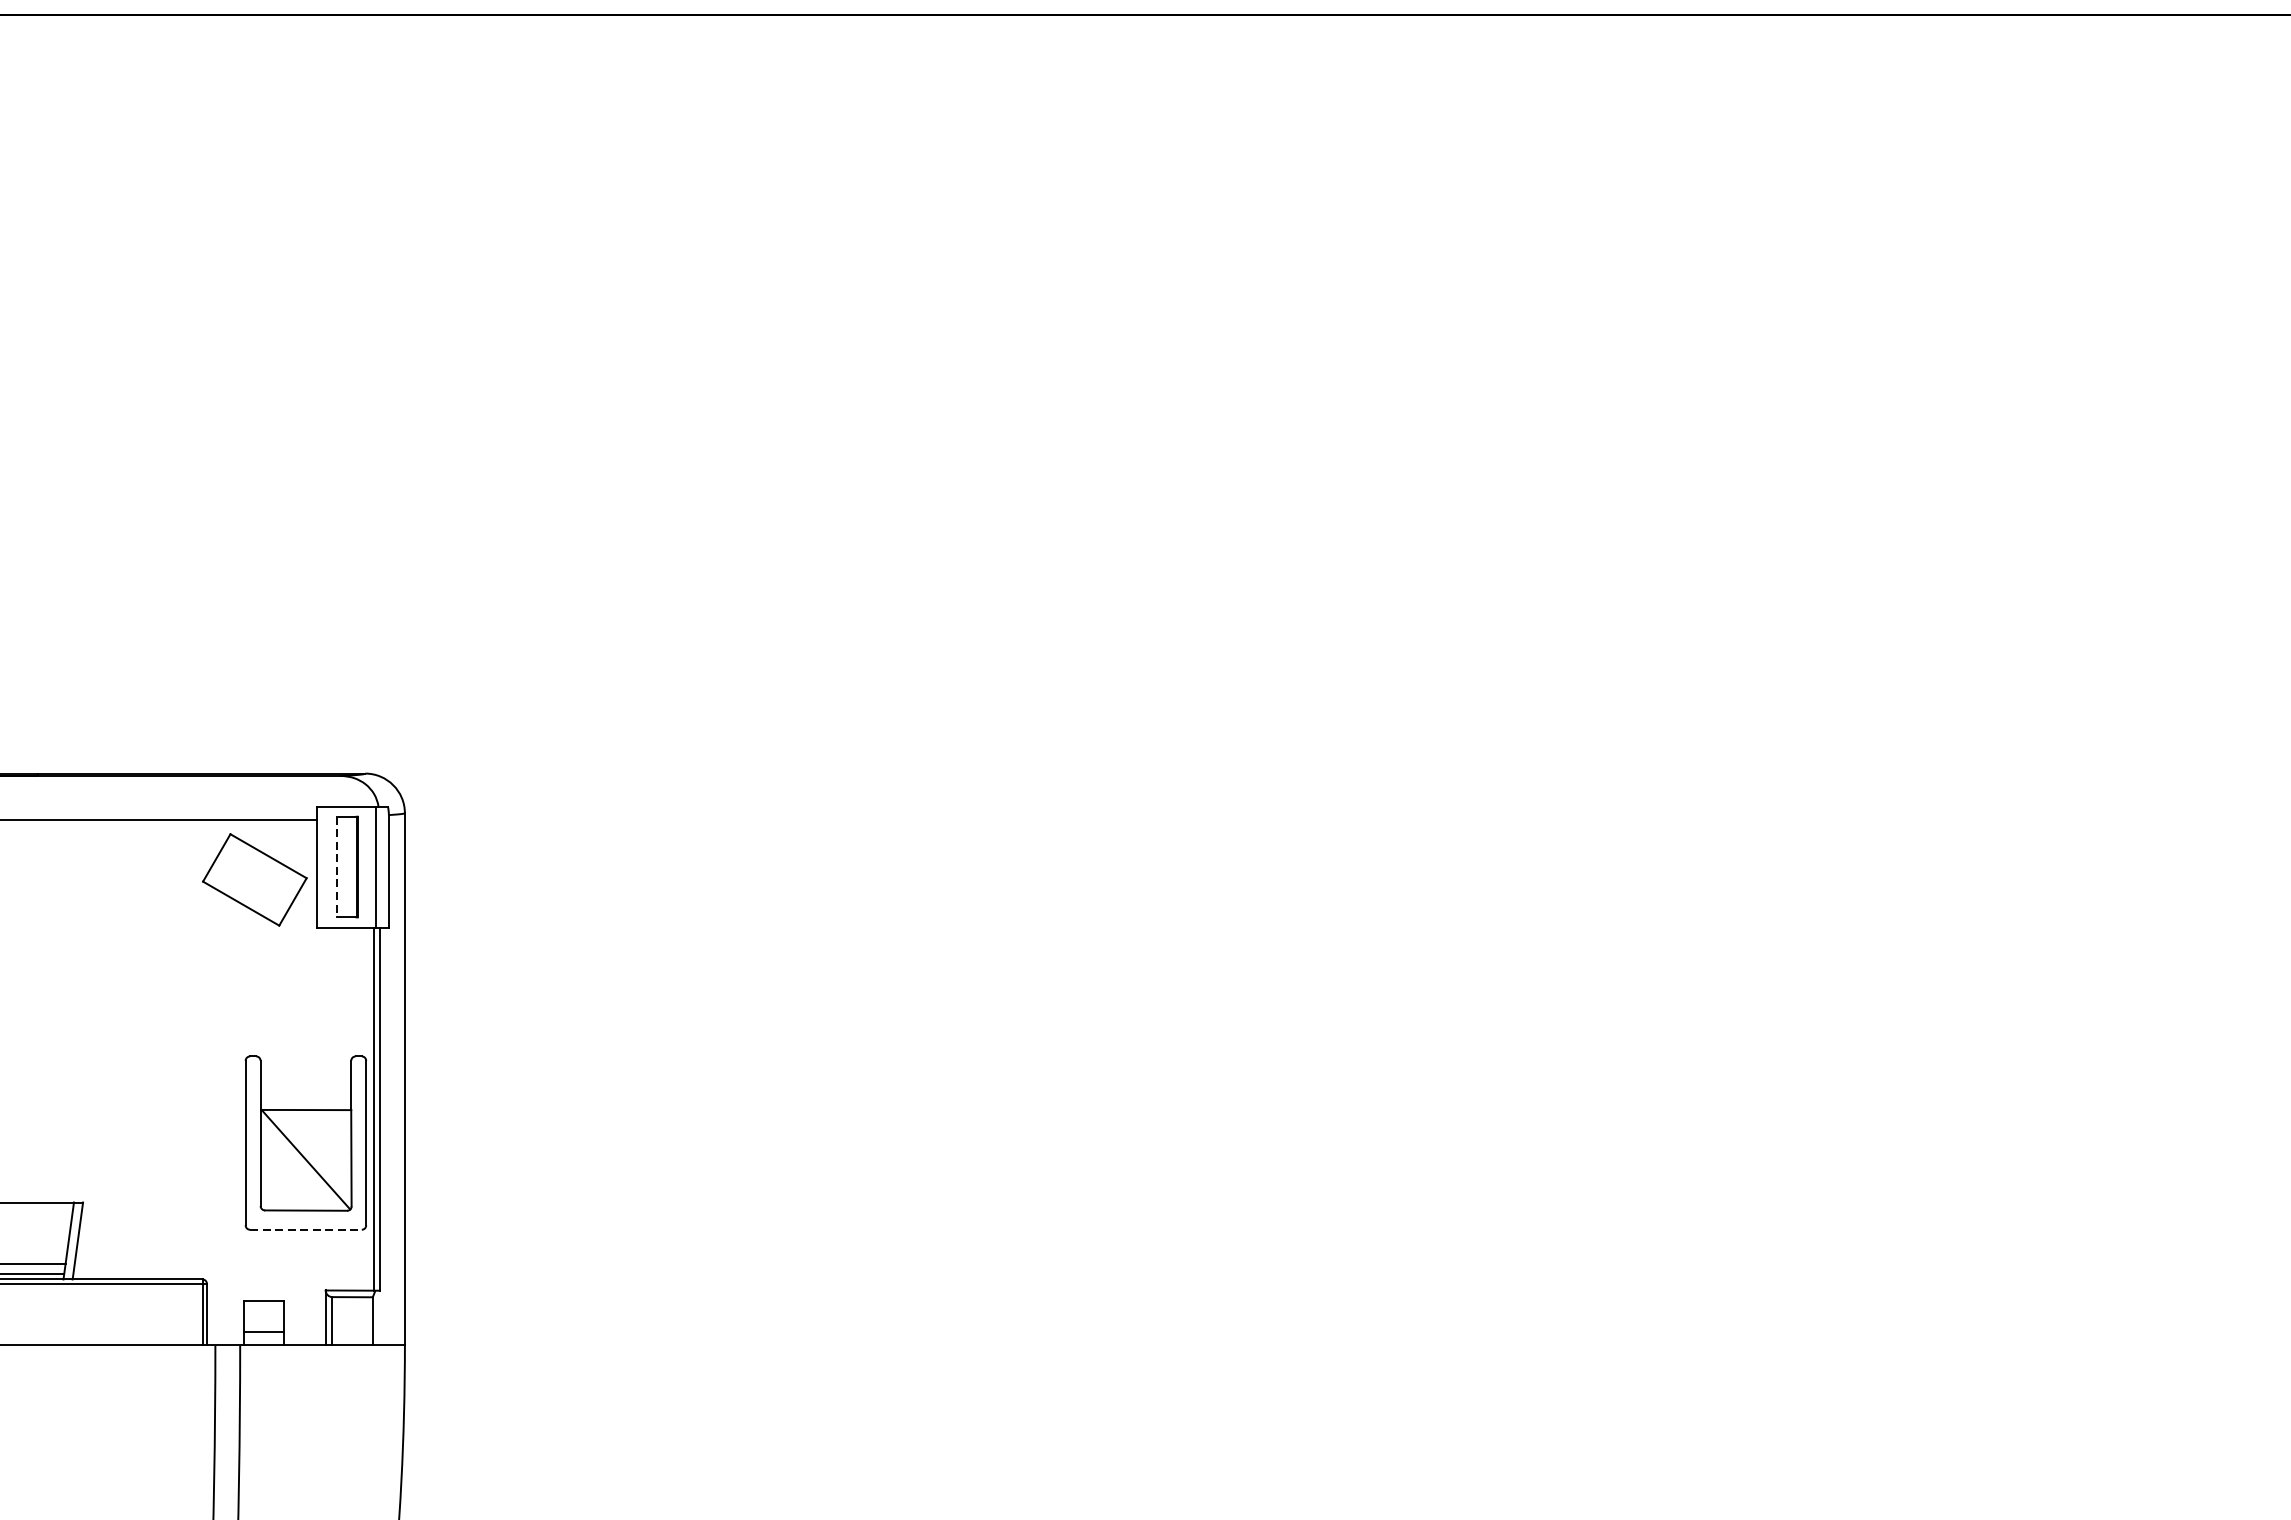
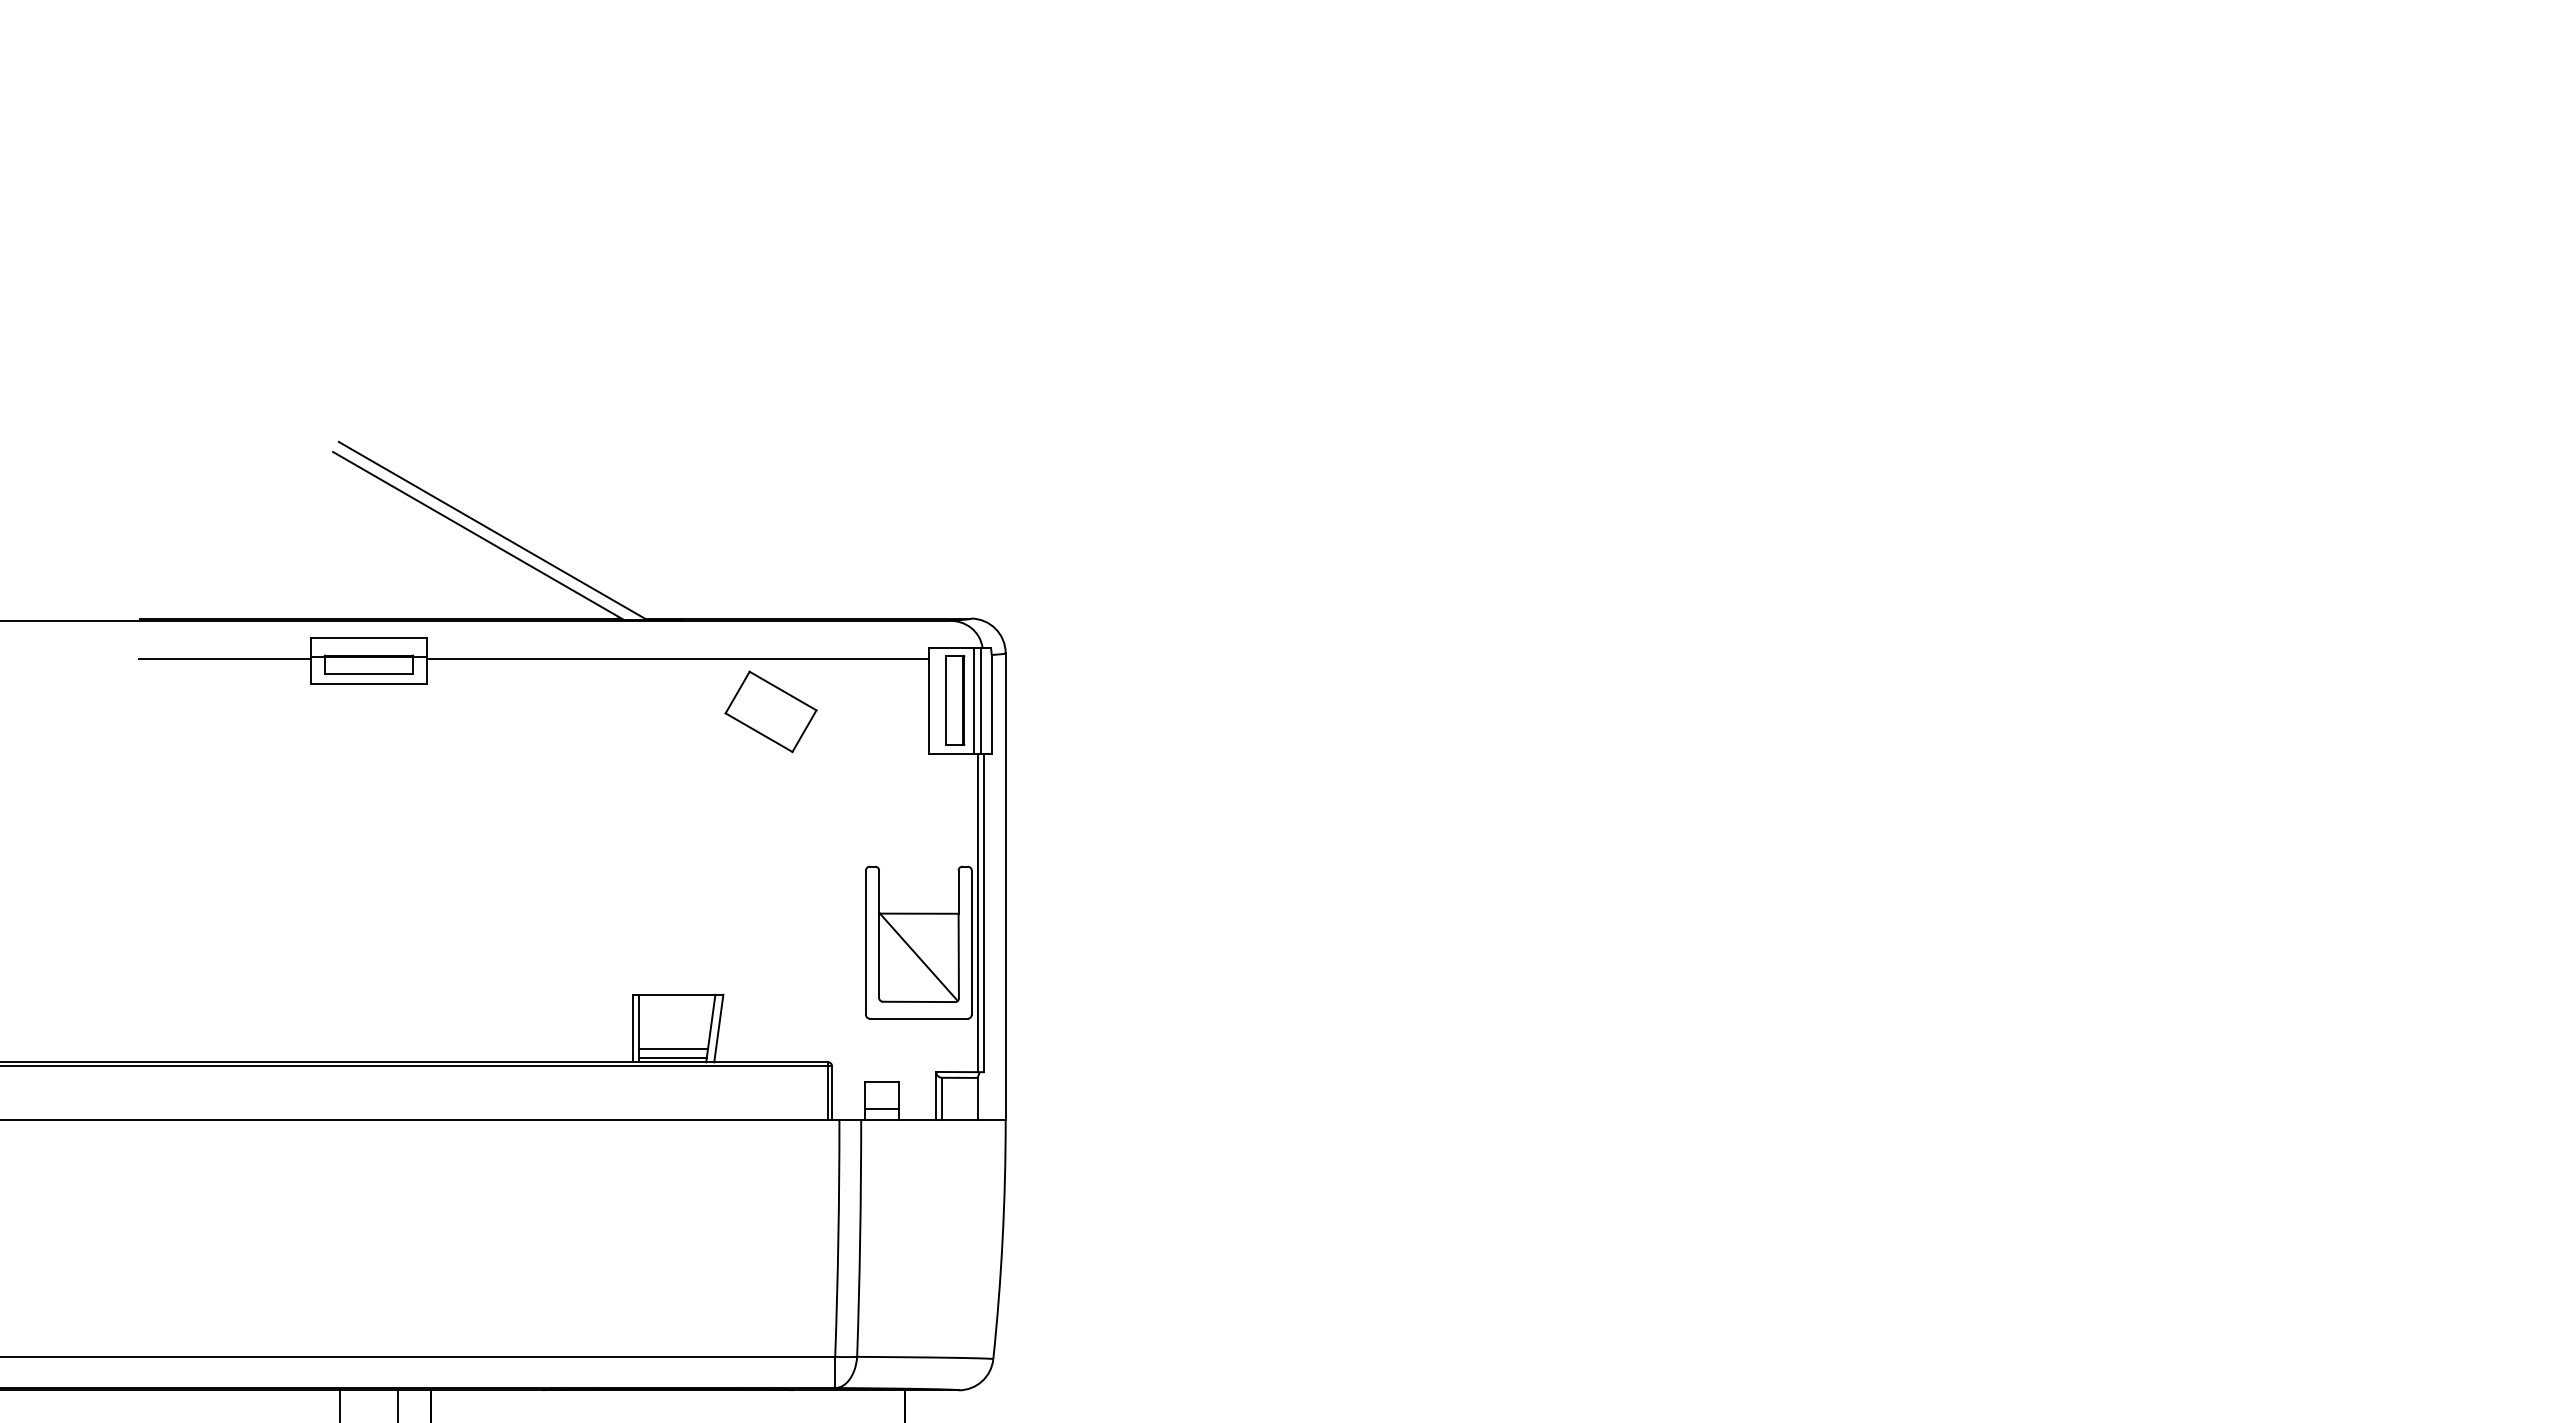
line: (368, 866) -> (973, 700), added
line: (337, 868) -> (946, 701), dashed -> solid
part: (254, 879) -> (770, 711), moved
line: (306, 1229) -> (919, 1018), dashed -> solid

